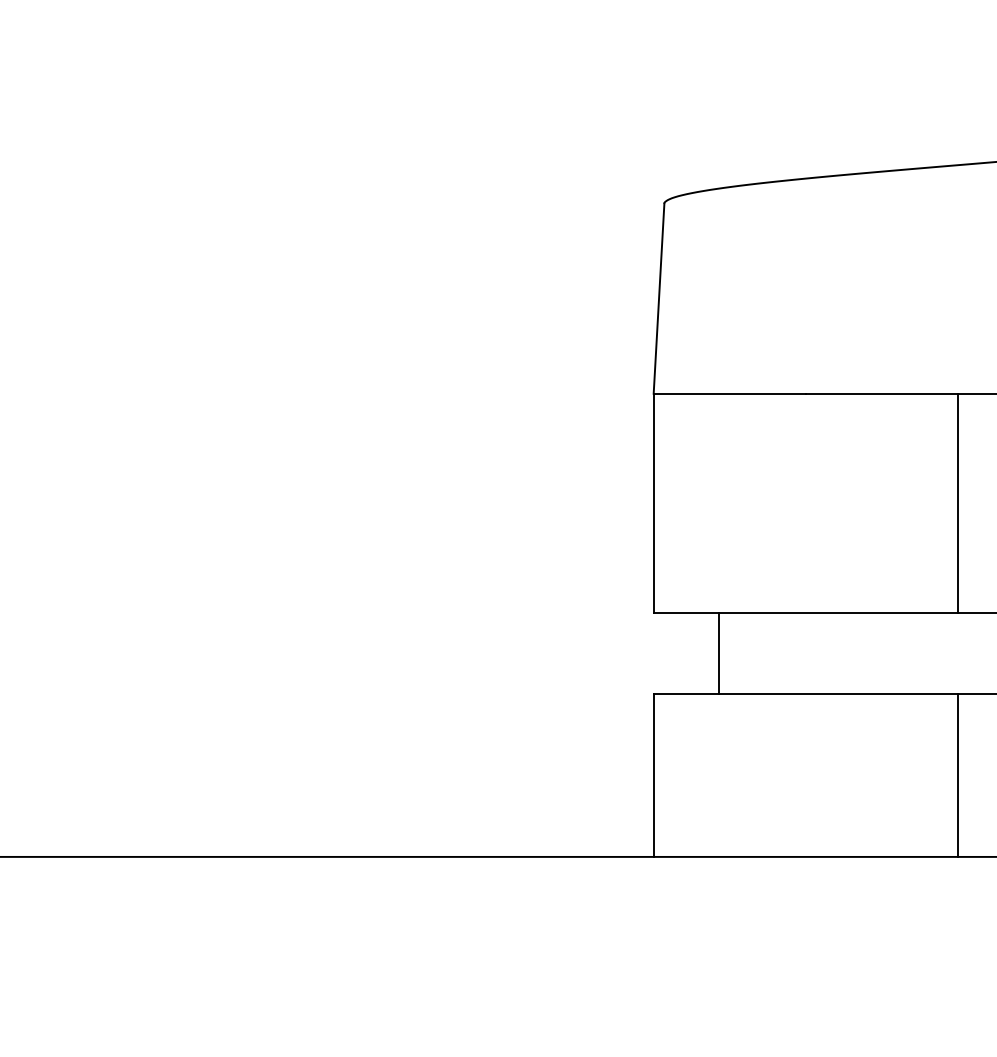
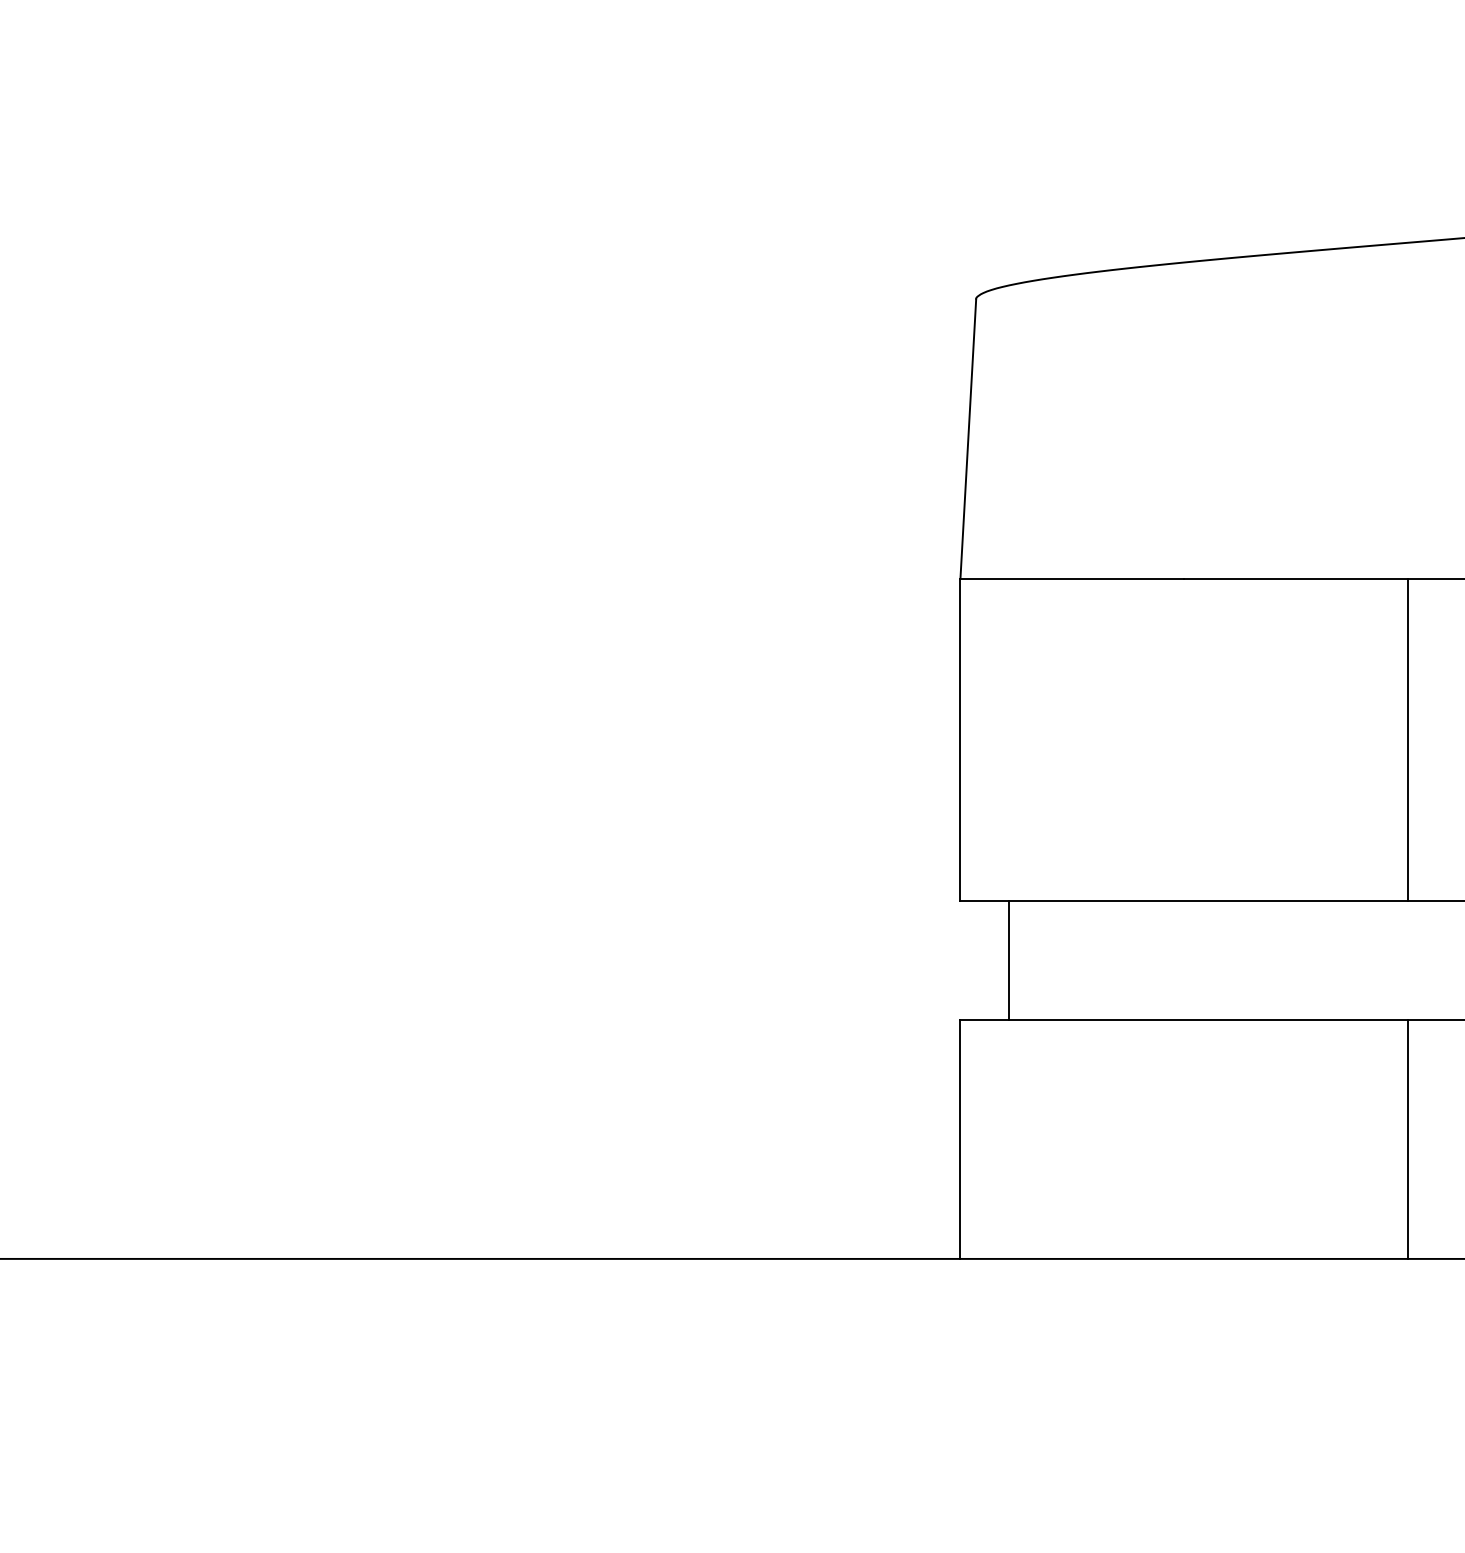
line: (718, 653) -> (1008, 960), moved

